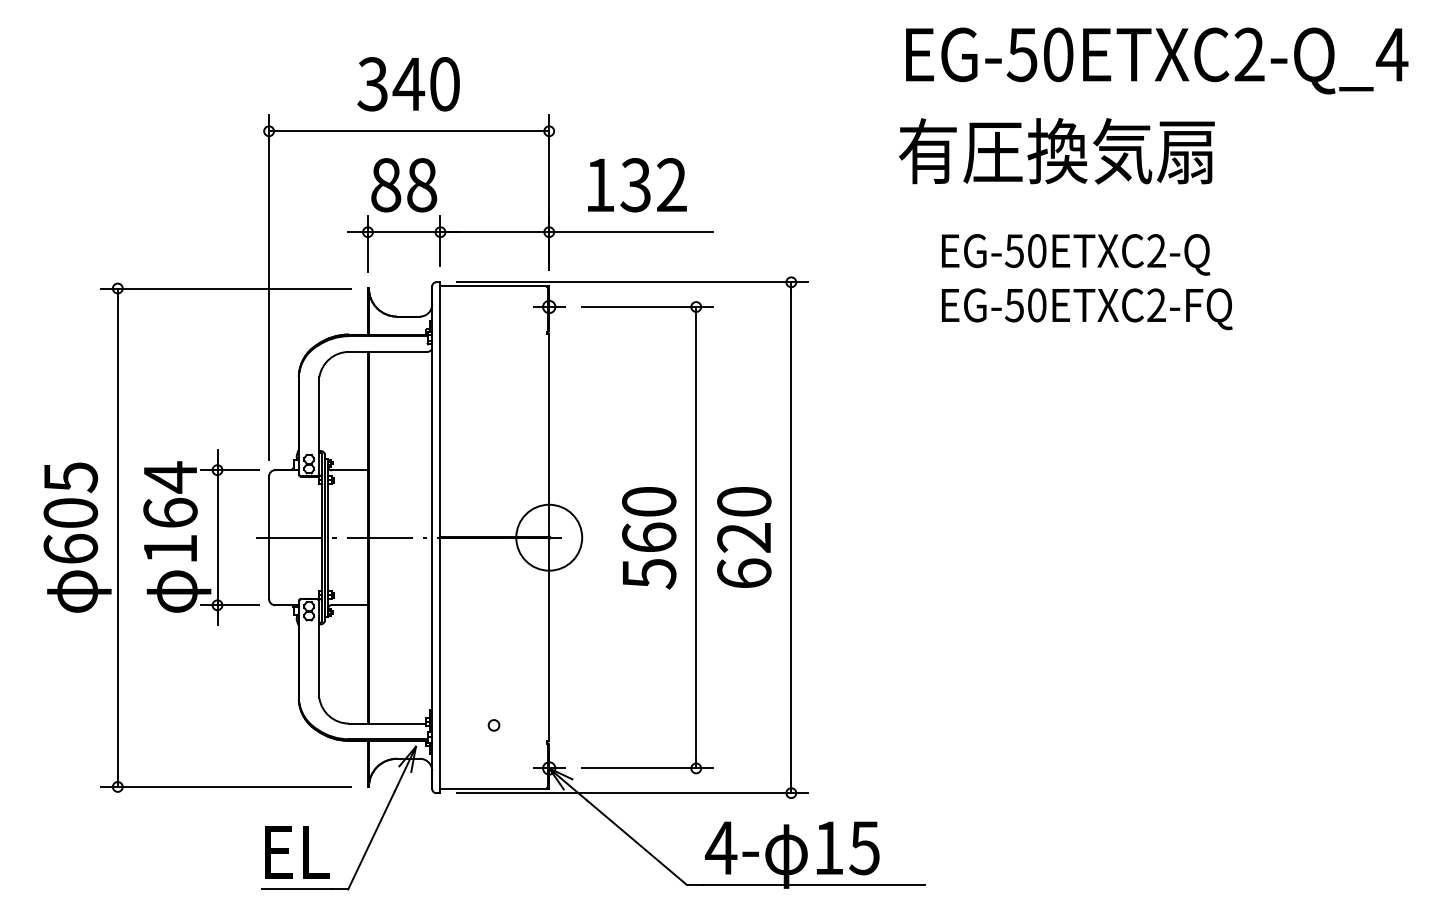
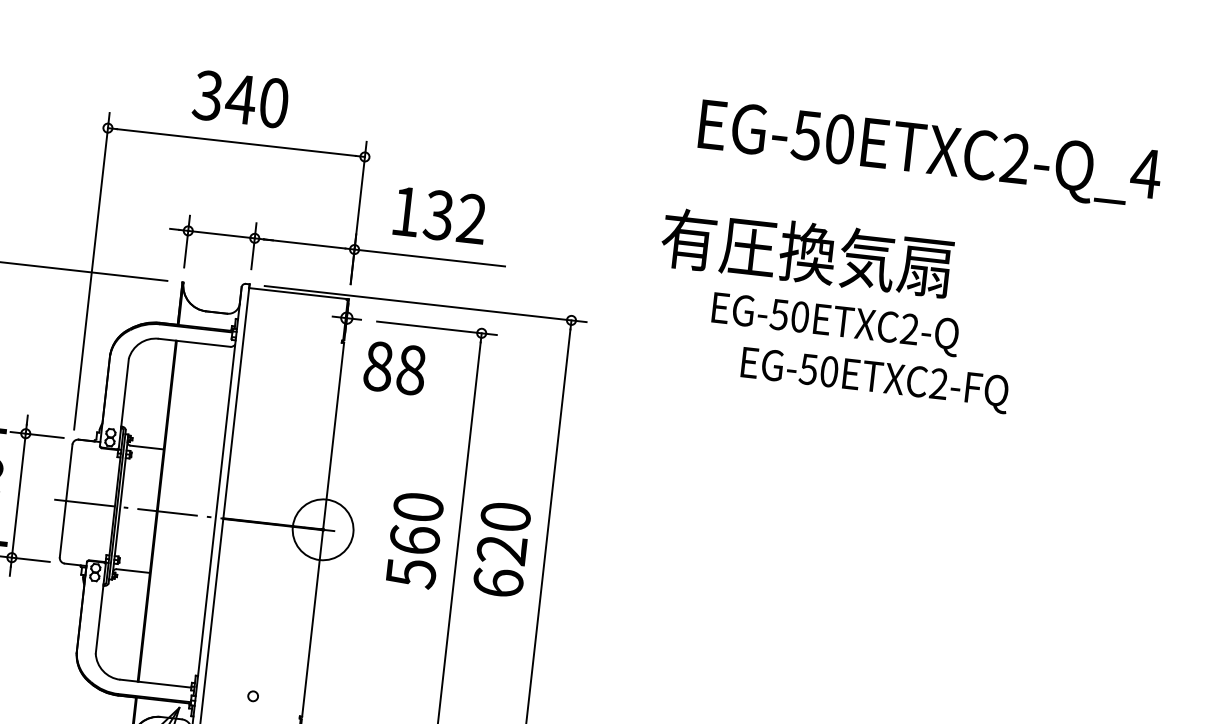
text: (1056, 151) -> (806, 253), moved
text: (404, 185) -> (395, 368), moved
text: (1087, 309) -> (875, 380), moved

